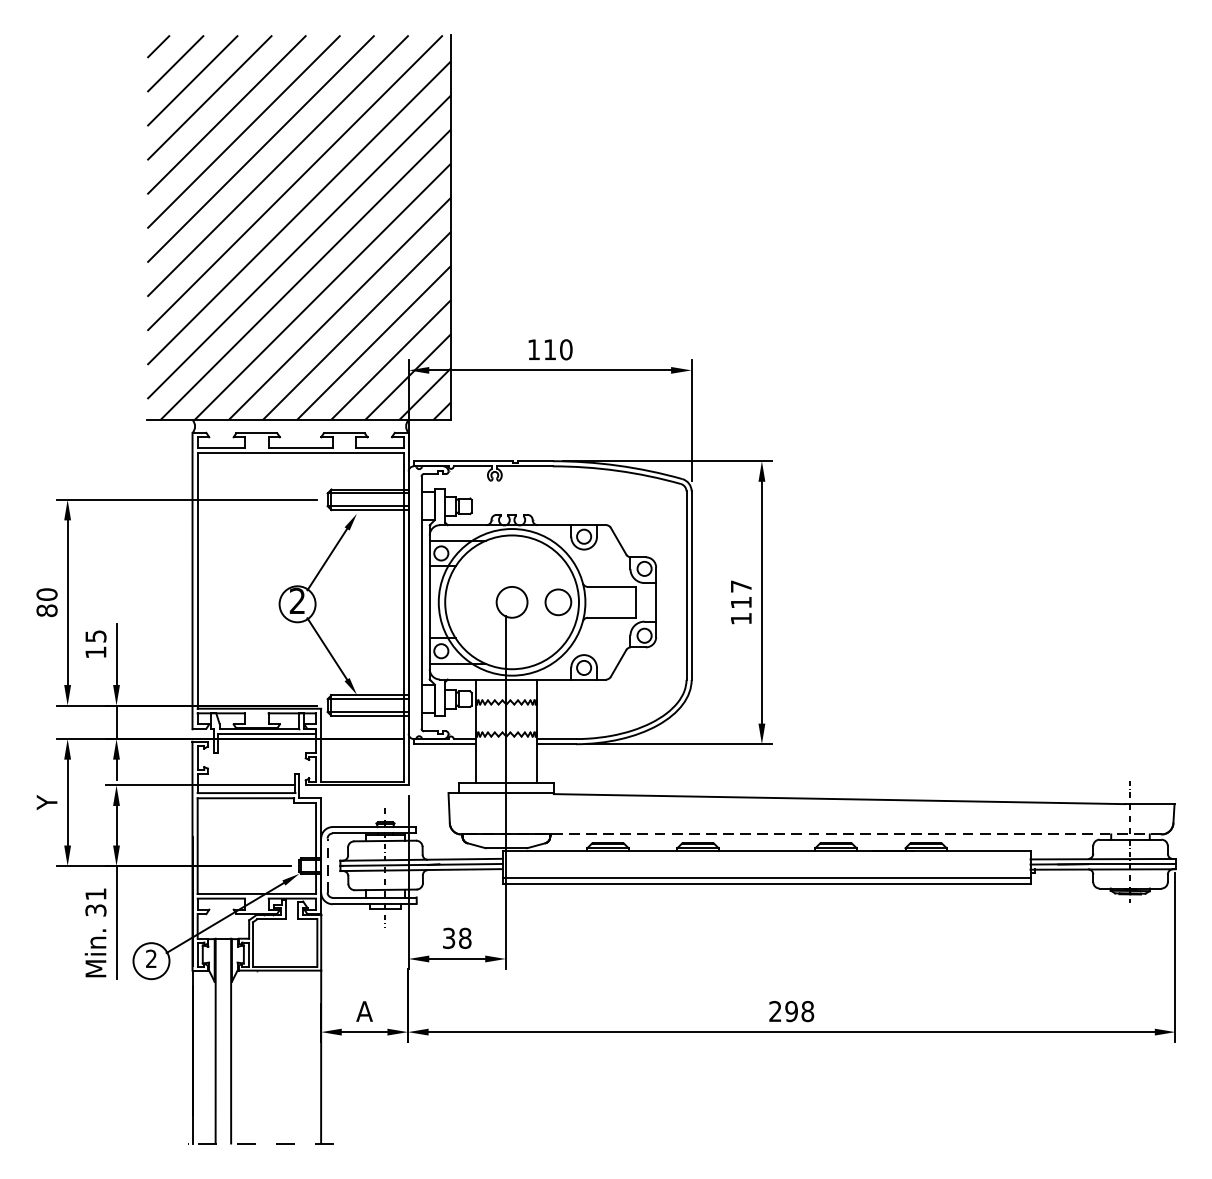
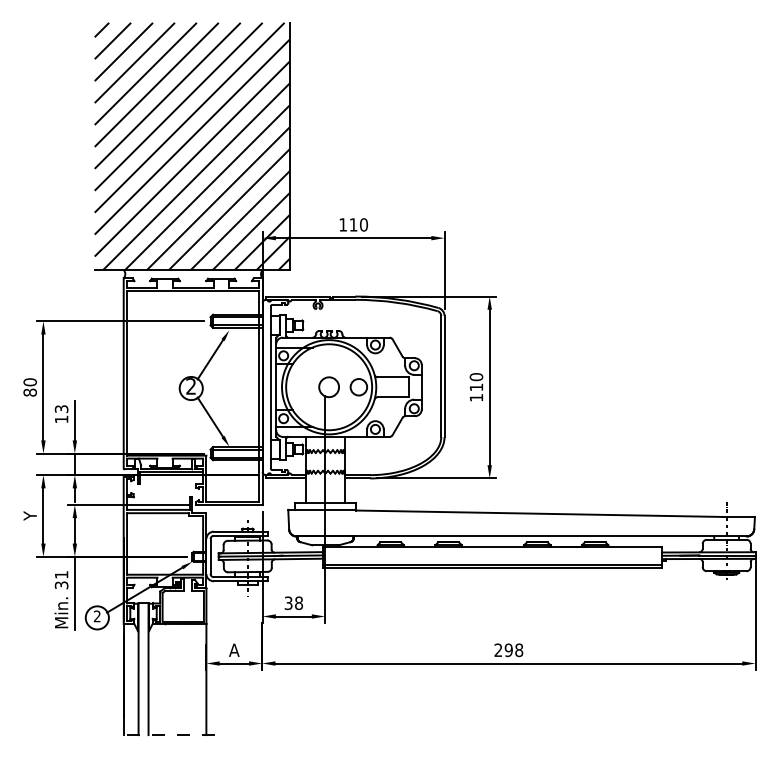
text: (741, 587) -> (476, 377), 117 -> 110
text: (94, 635) -> (60, 408), 15 -> 13
line: (811, 834) -> (521, 536), dashed -> solid
line: (327, 865) -> (210, 556), dashed -> solid

